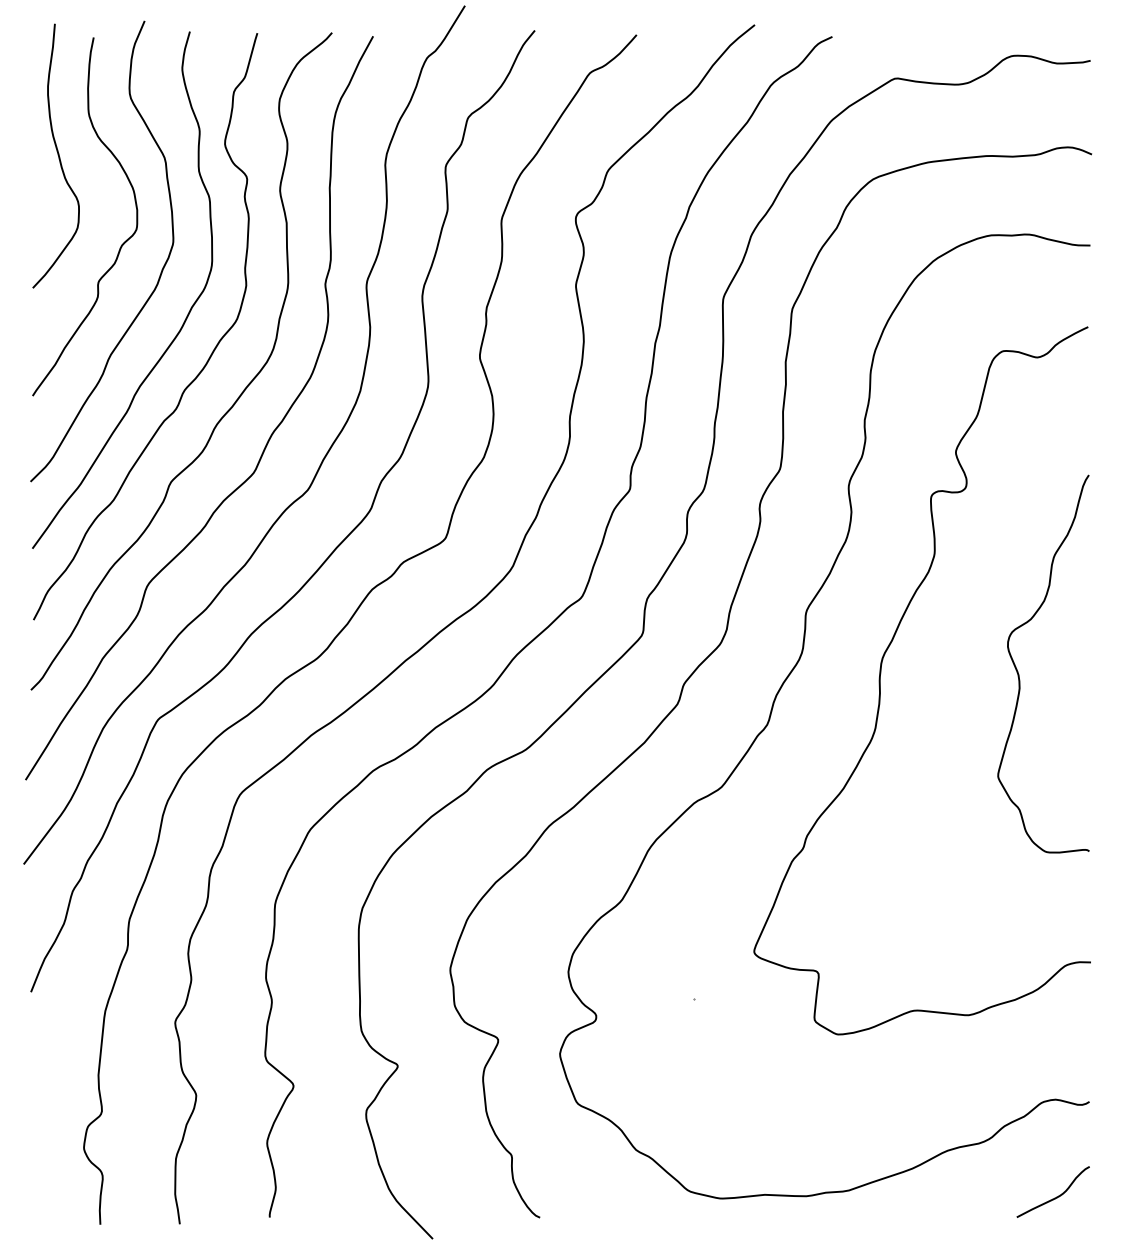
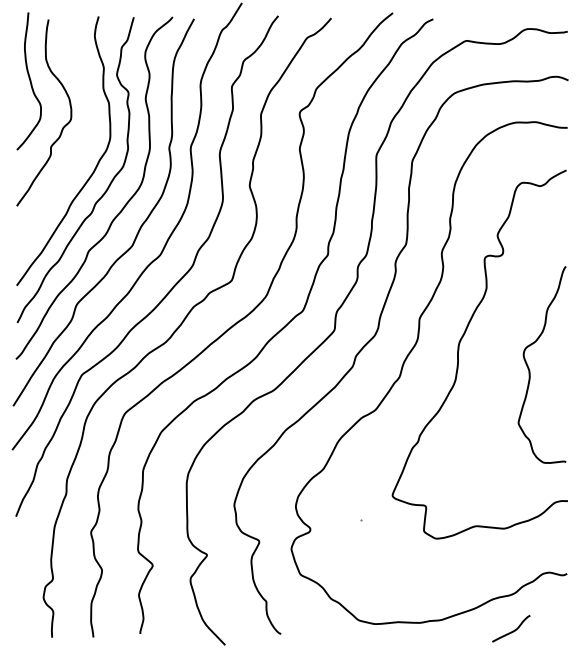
curve: (158, 273) -> (82, 142), removed
curve: (1019, 669) -> (529, 367), moved
curve: (1055, 1195) -> (512, 630), moved

